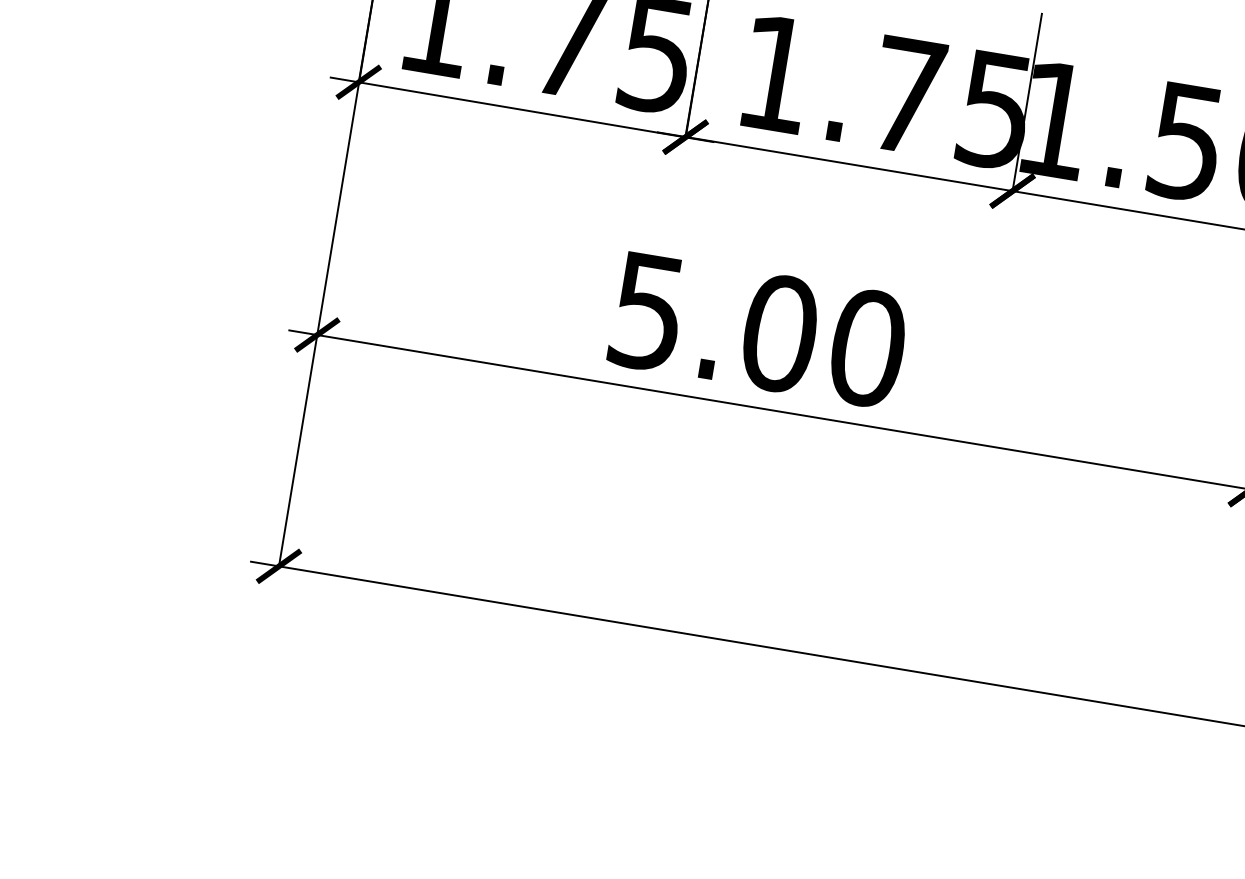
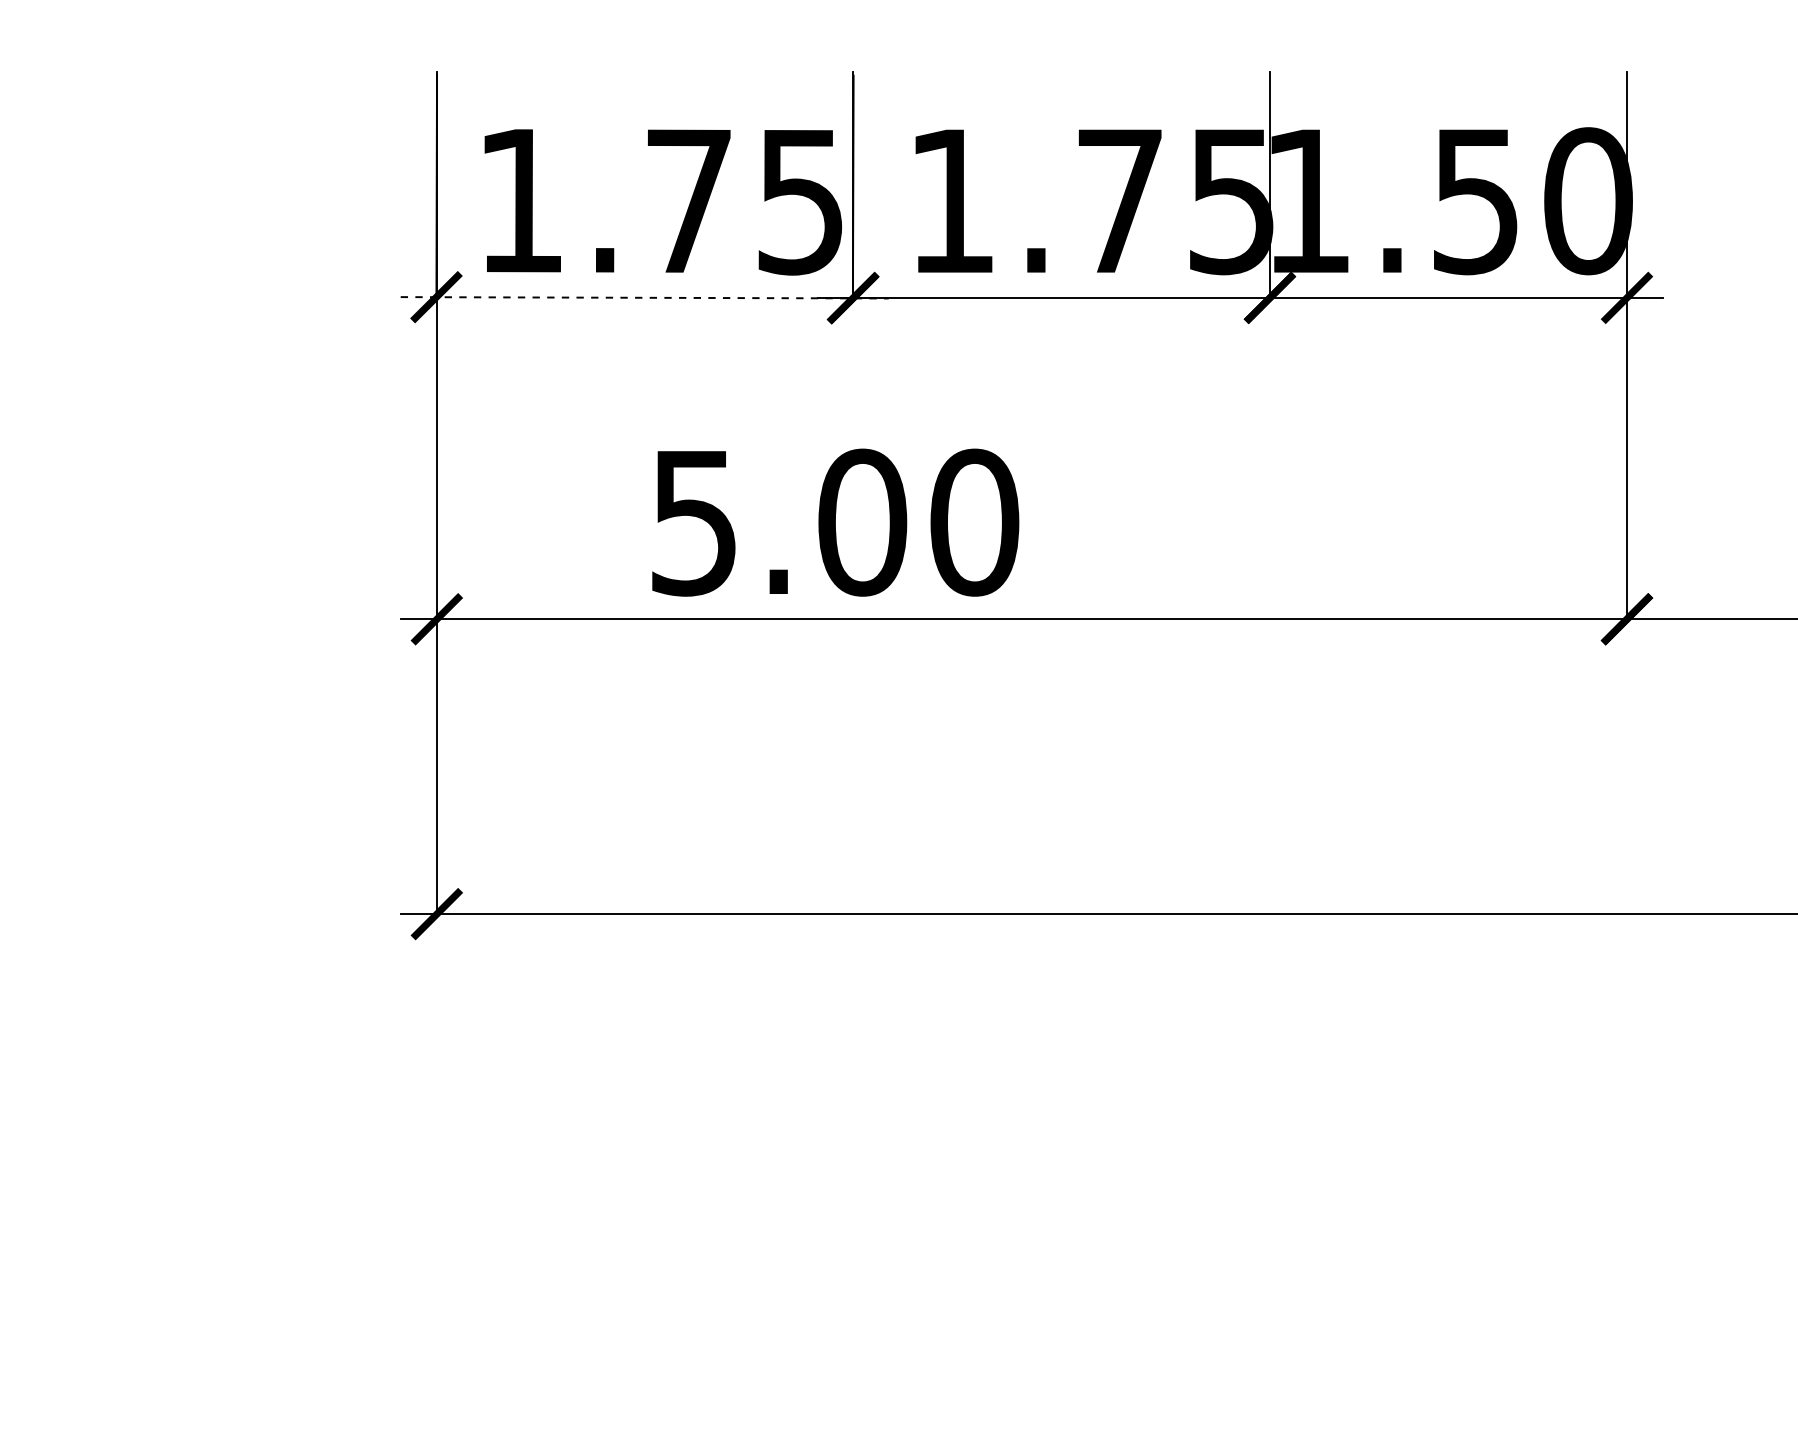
line: (521, 109) -> (644, 297), solid -> dashed
text: (758, 330) -> (835, 522), moved

